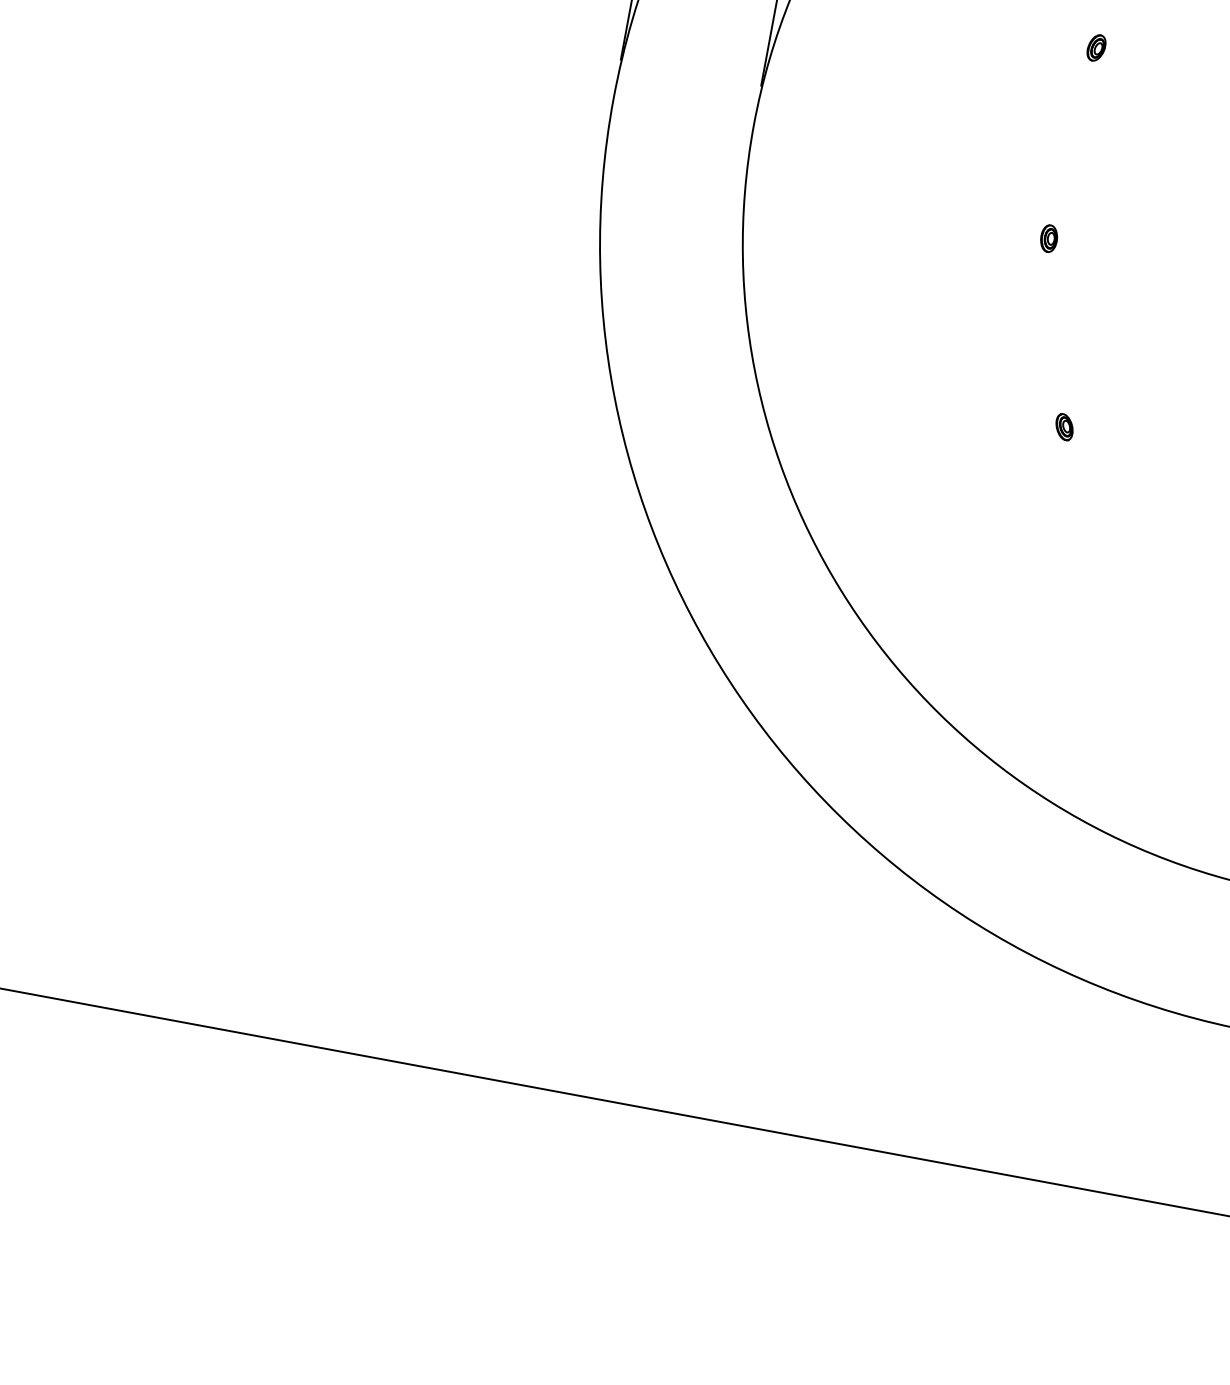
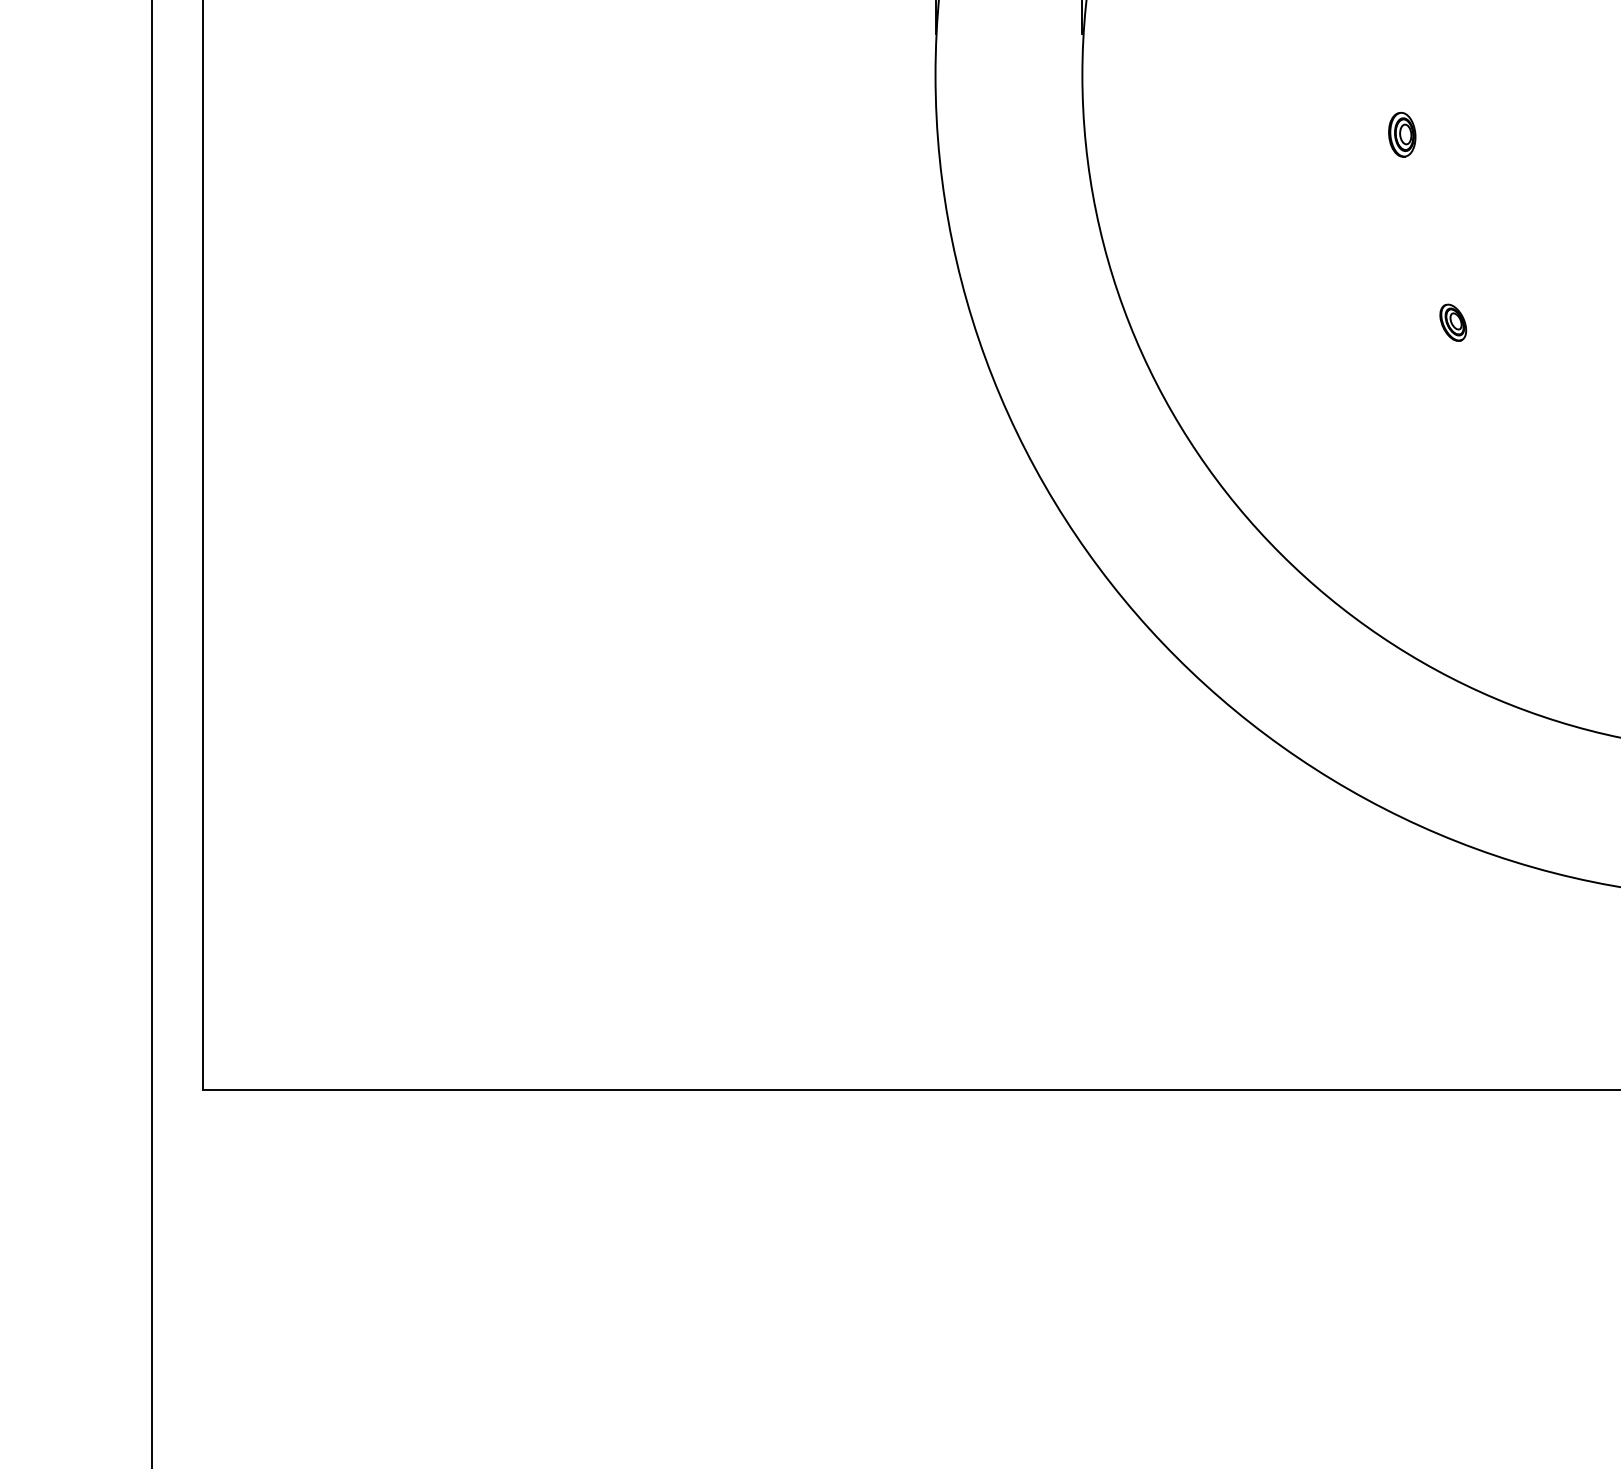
part: (1049, 238) -> (1402, 134), size x1.6
part: (1064, 427) -> (1453, 322), size x1.4

